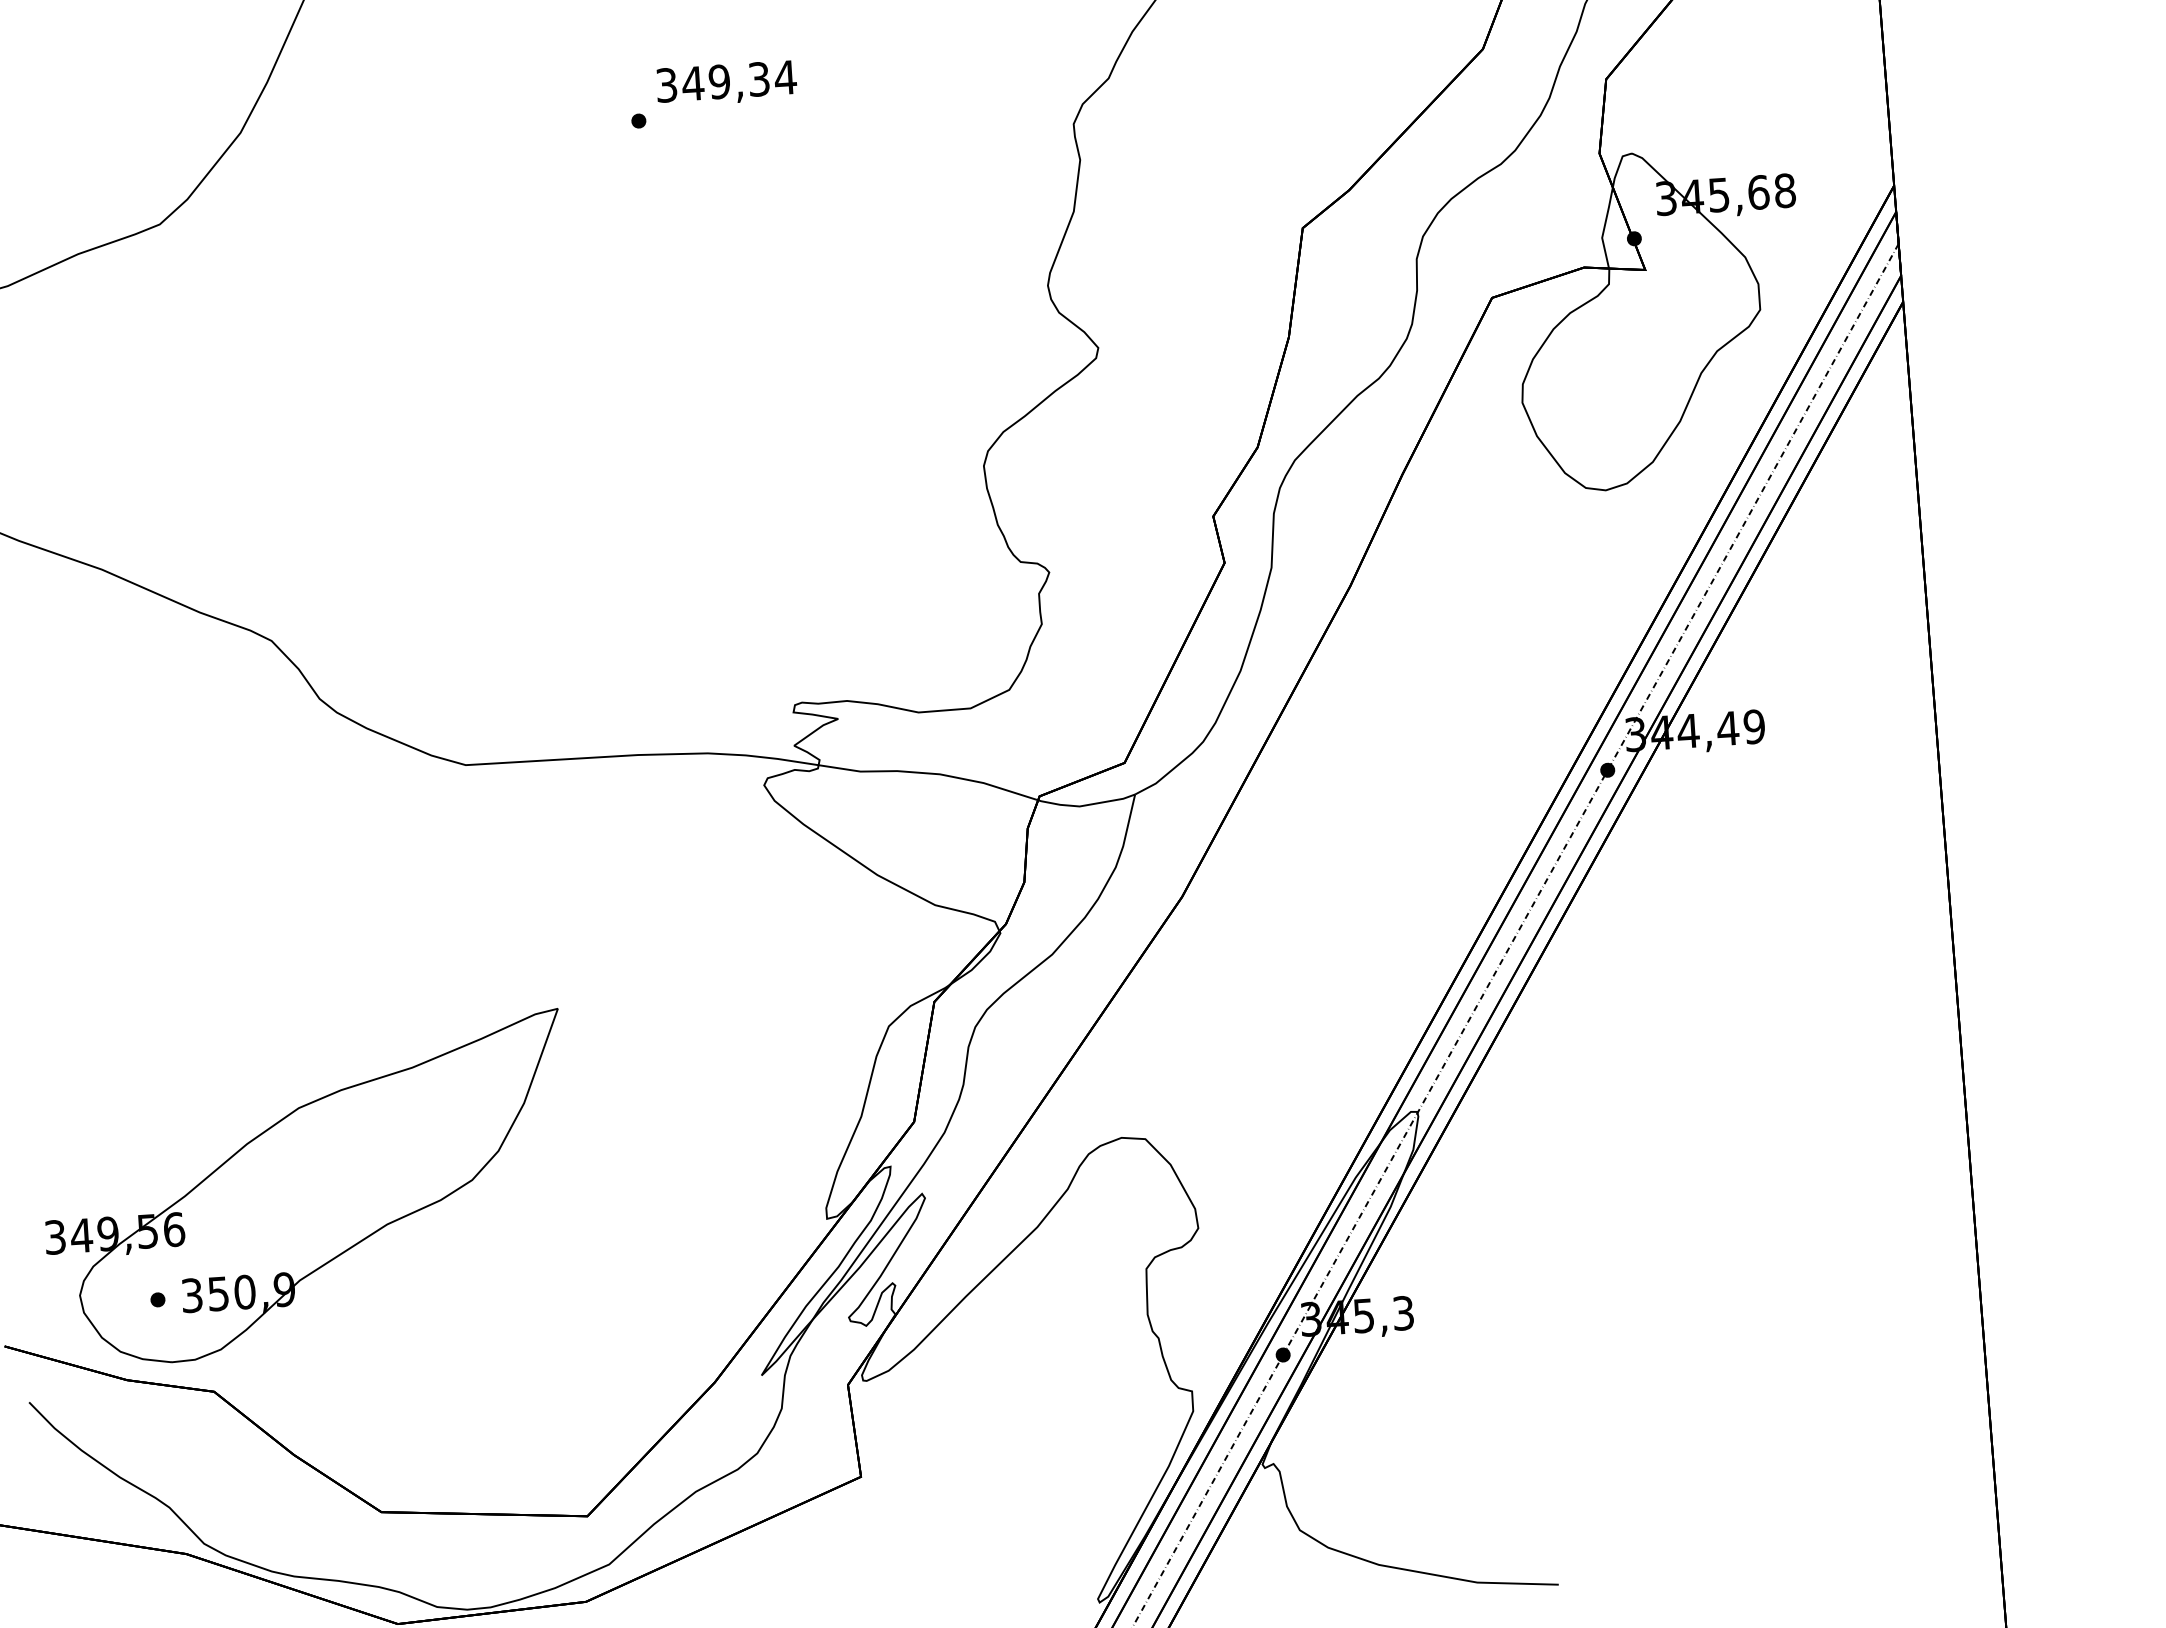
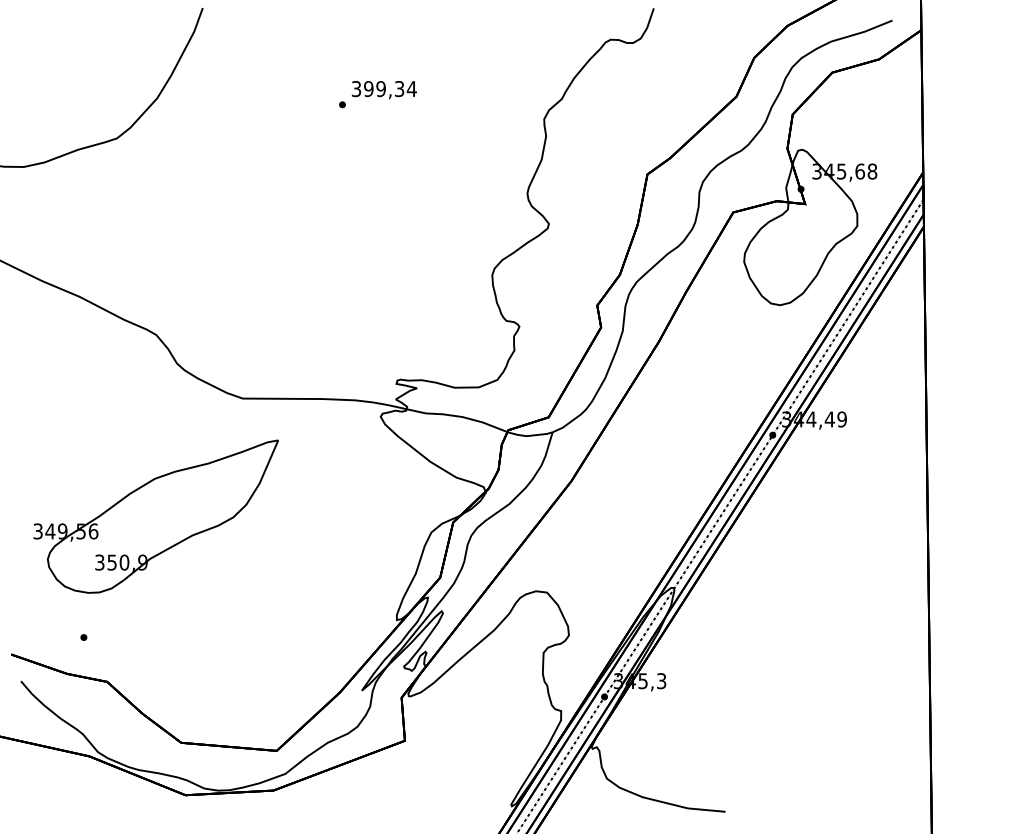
text: (692, 84) -> (368, 89), 349,34 -> 399,34
part: (305, 1189) -> (155, 516), moved

